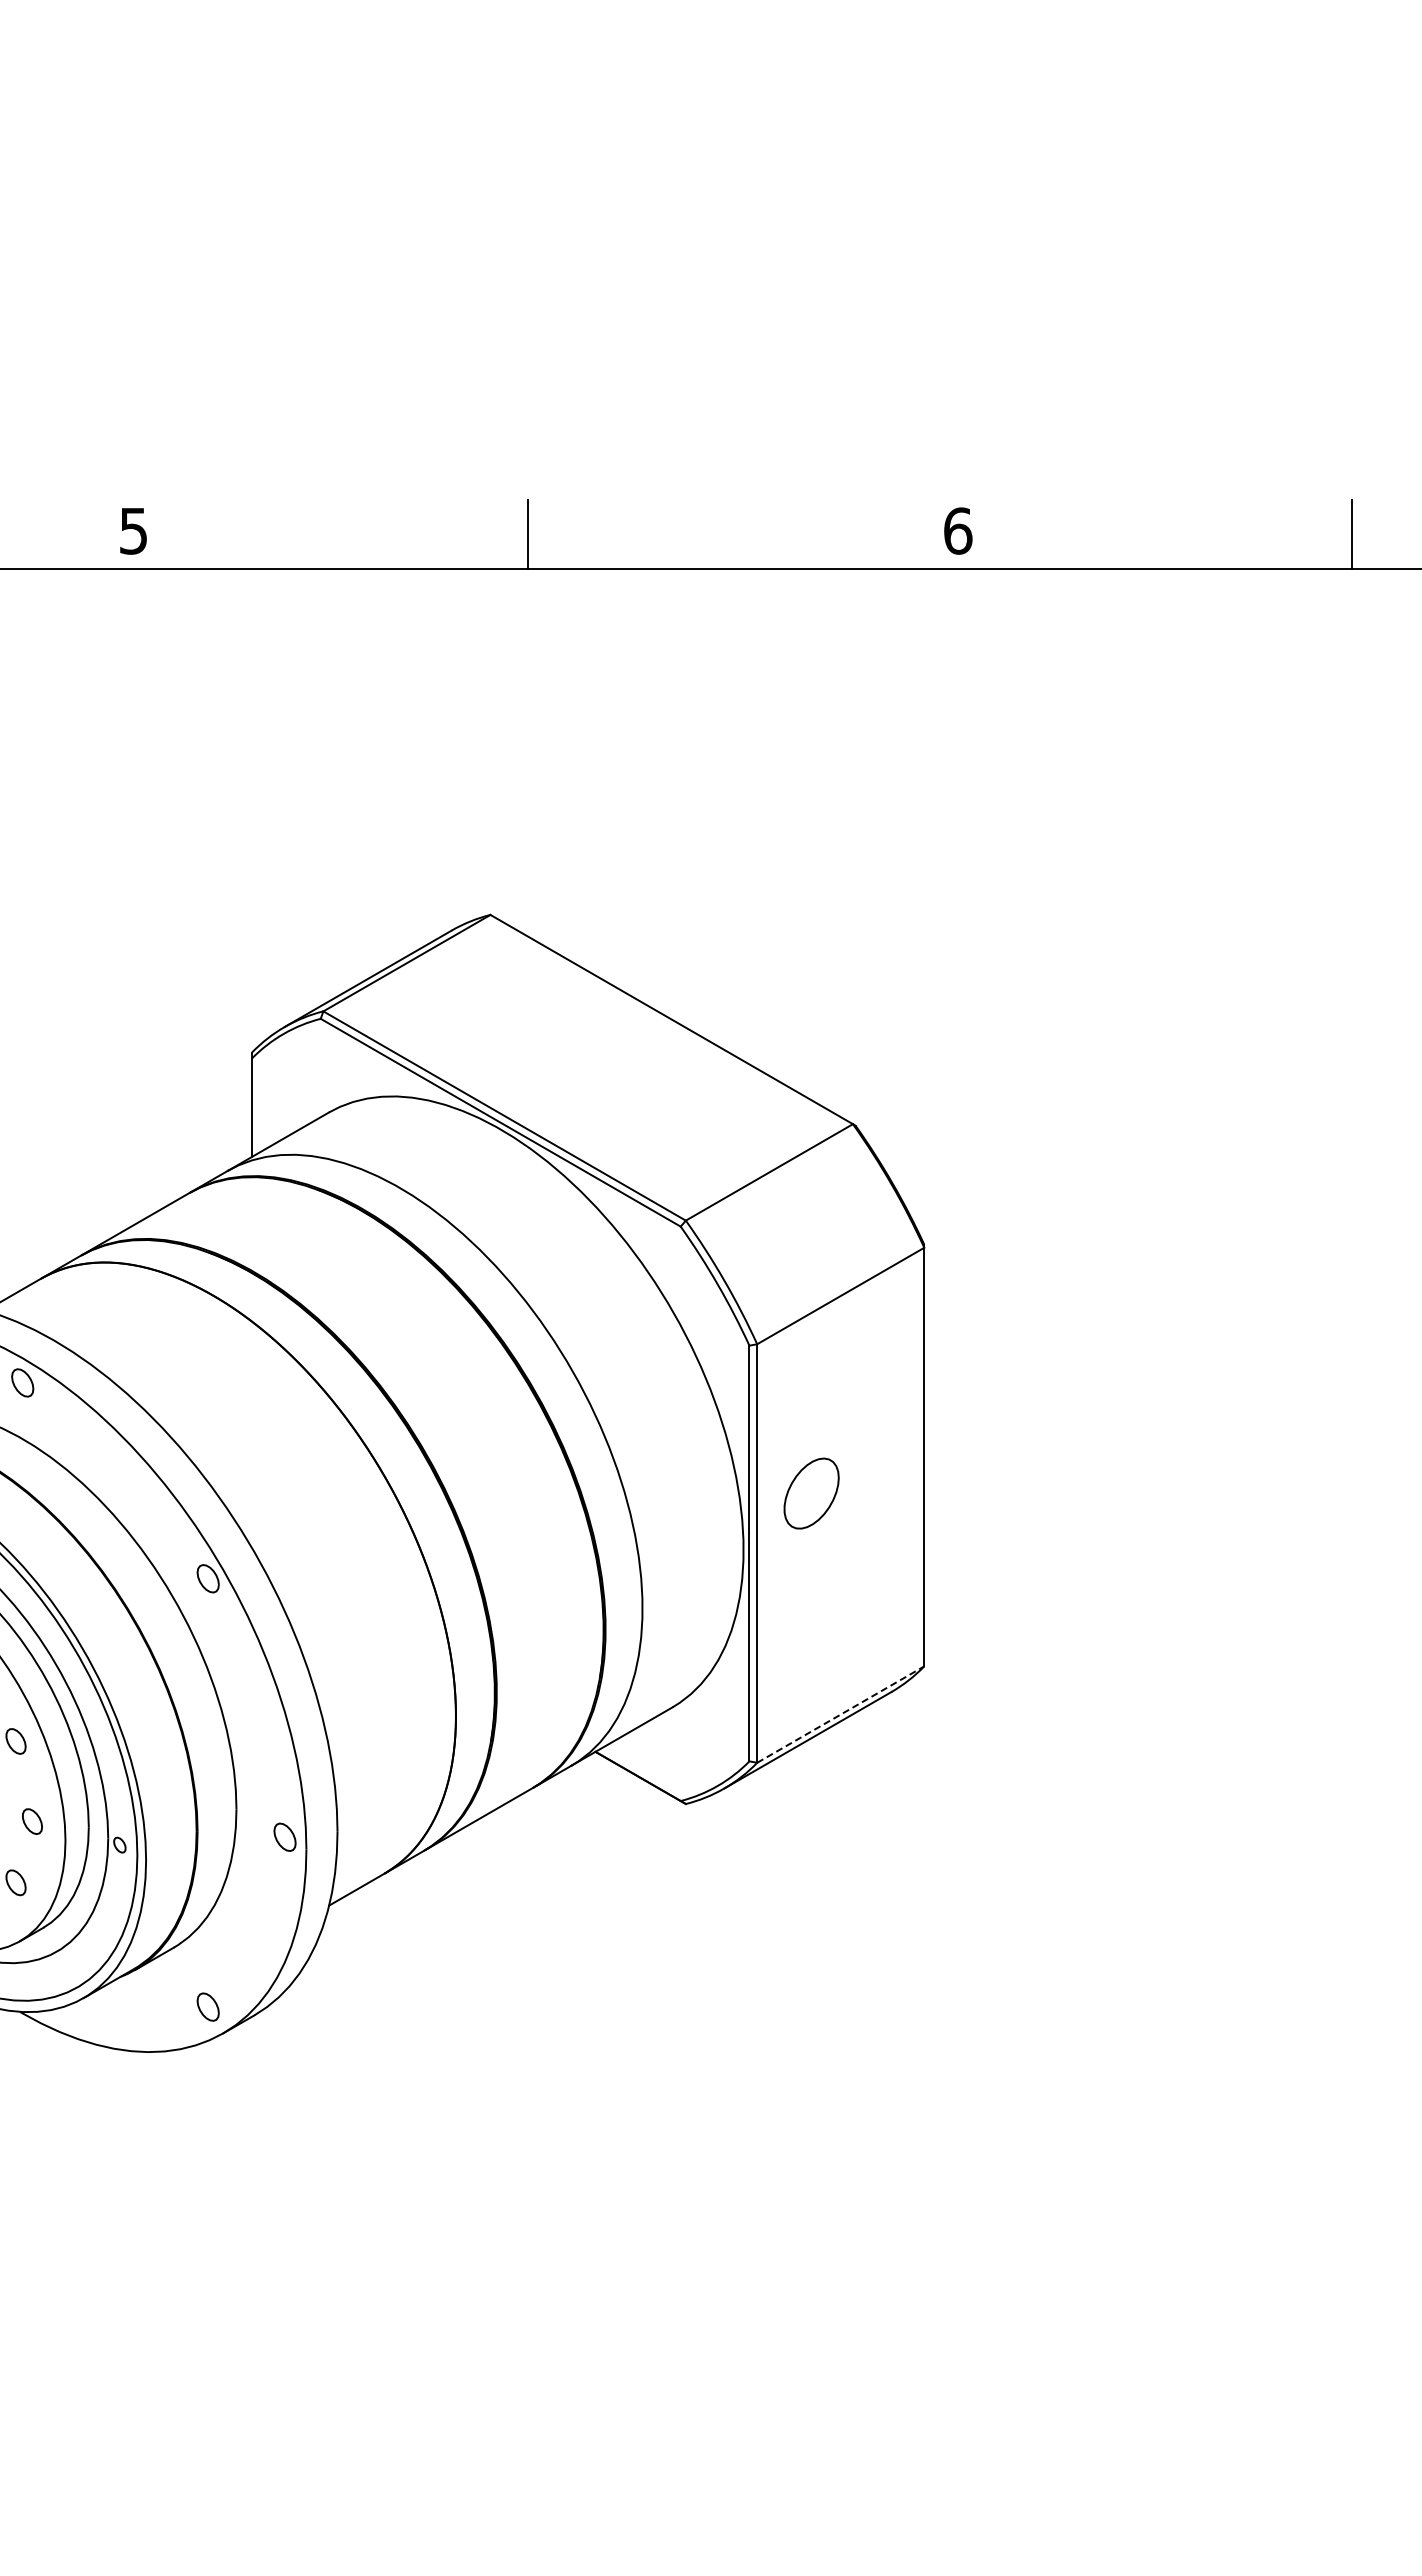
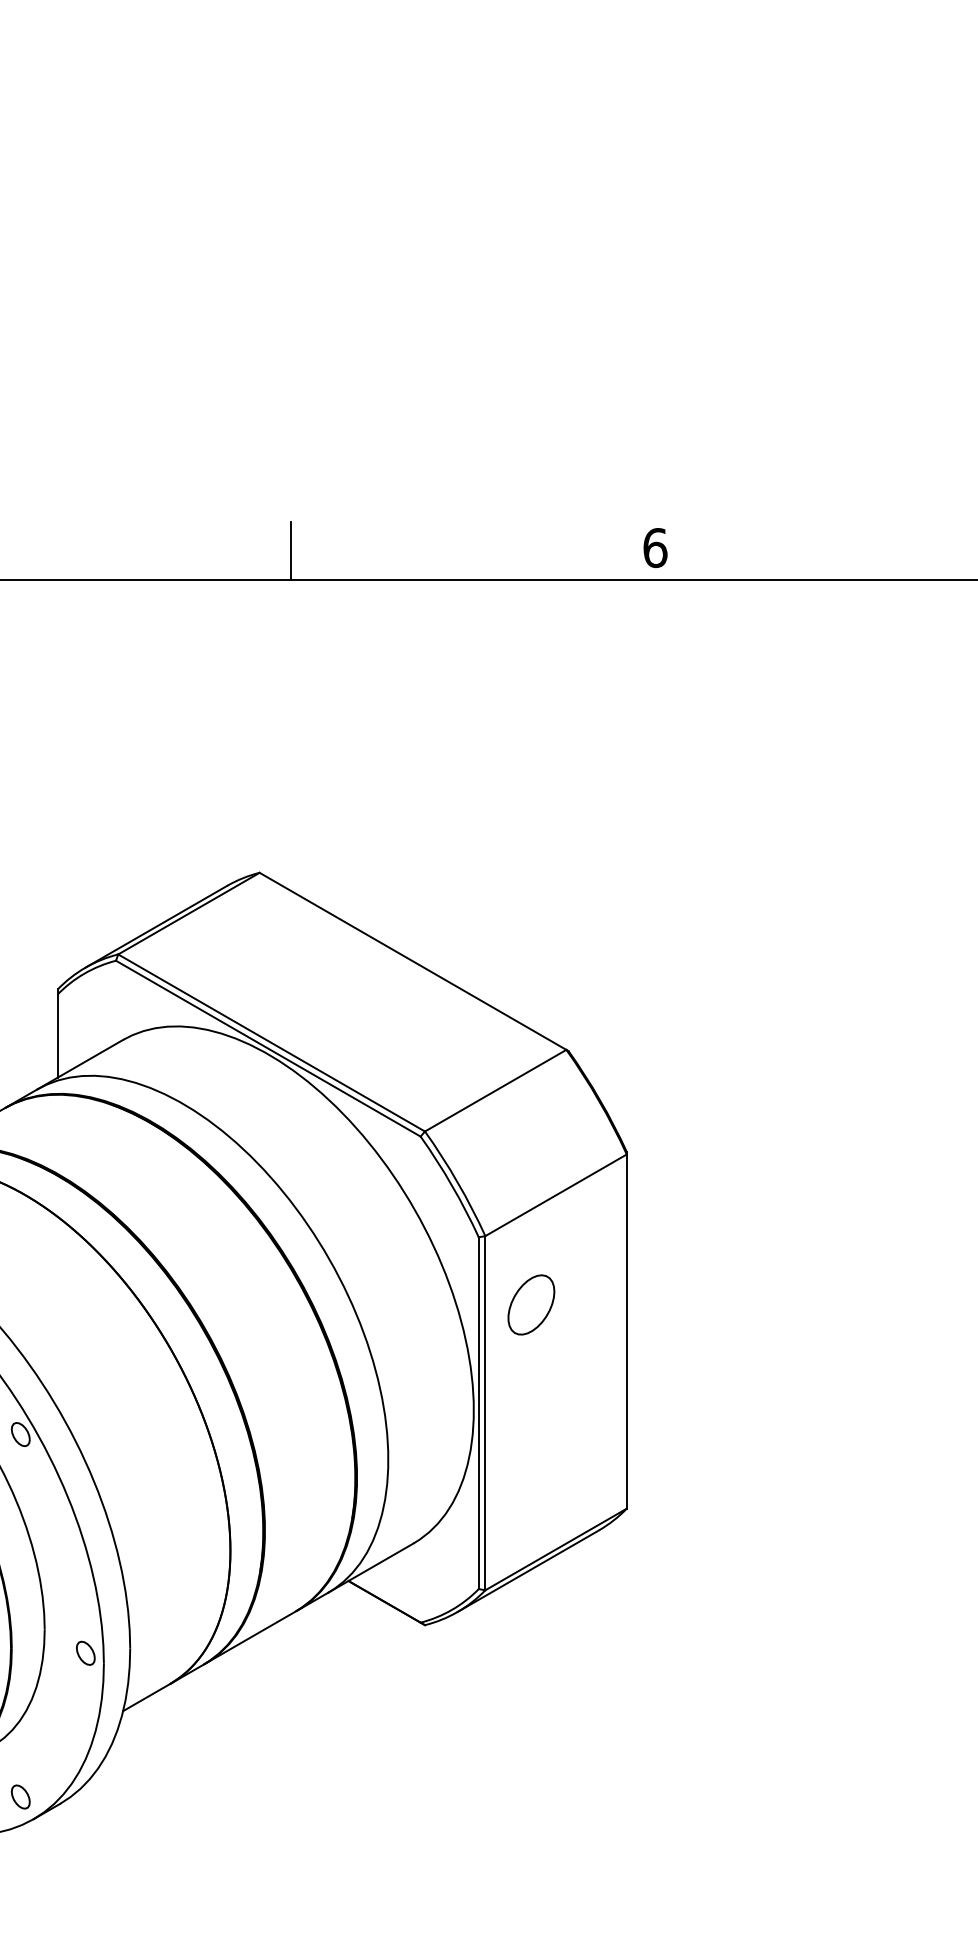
part: (811, 1493) -> (531, 1304), moved
line: (841, 1714) -> (556, 1549), dashed -> solid

